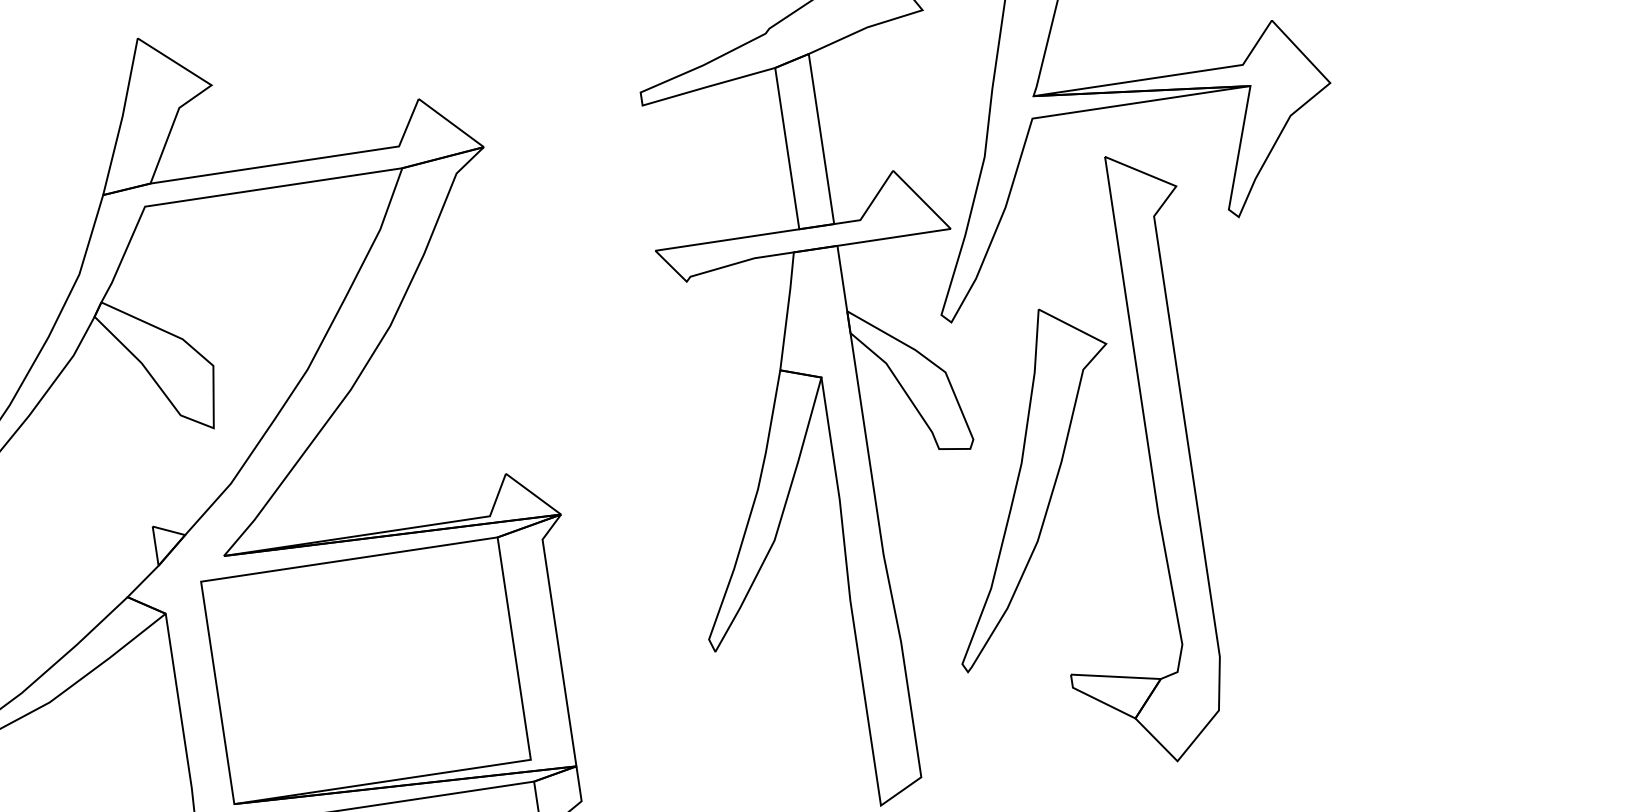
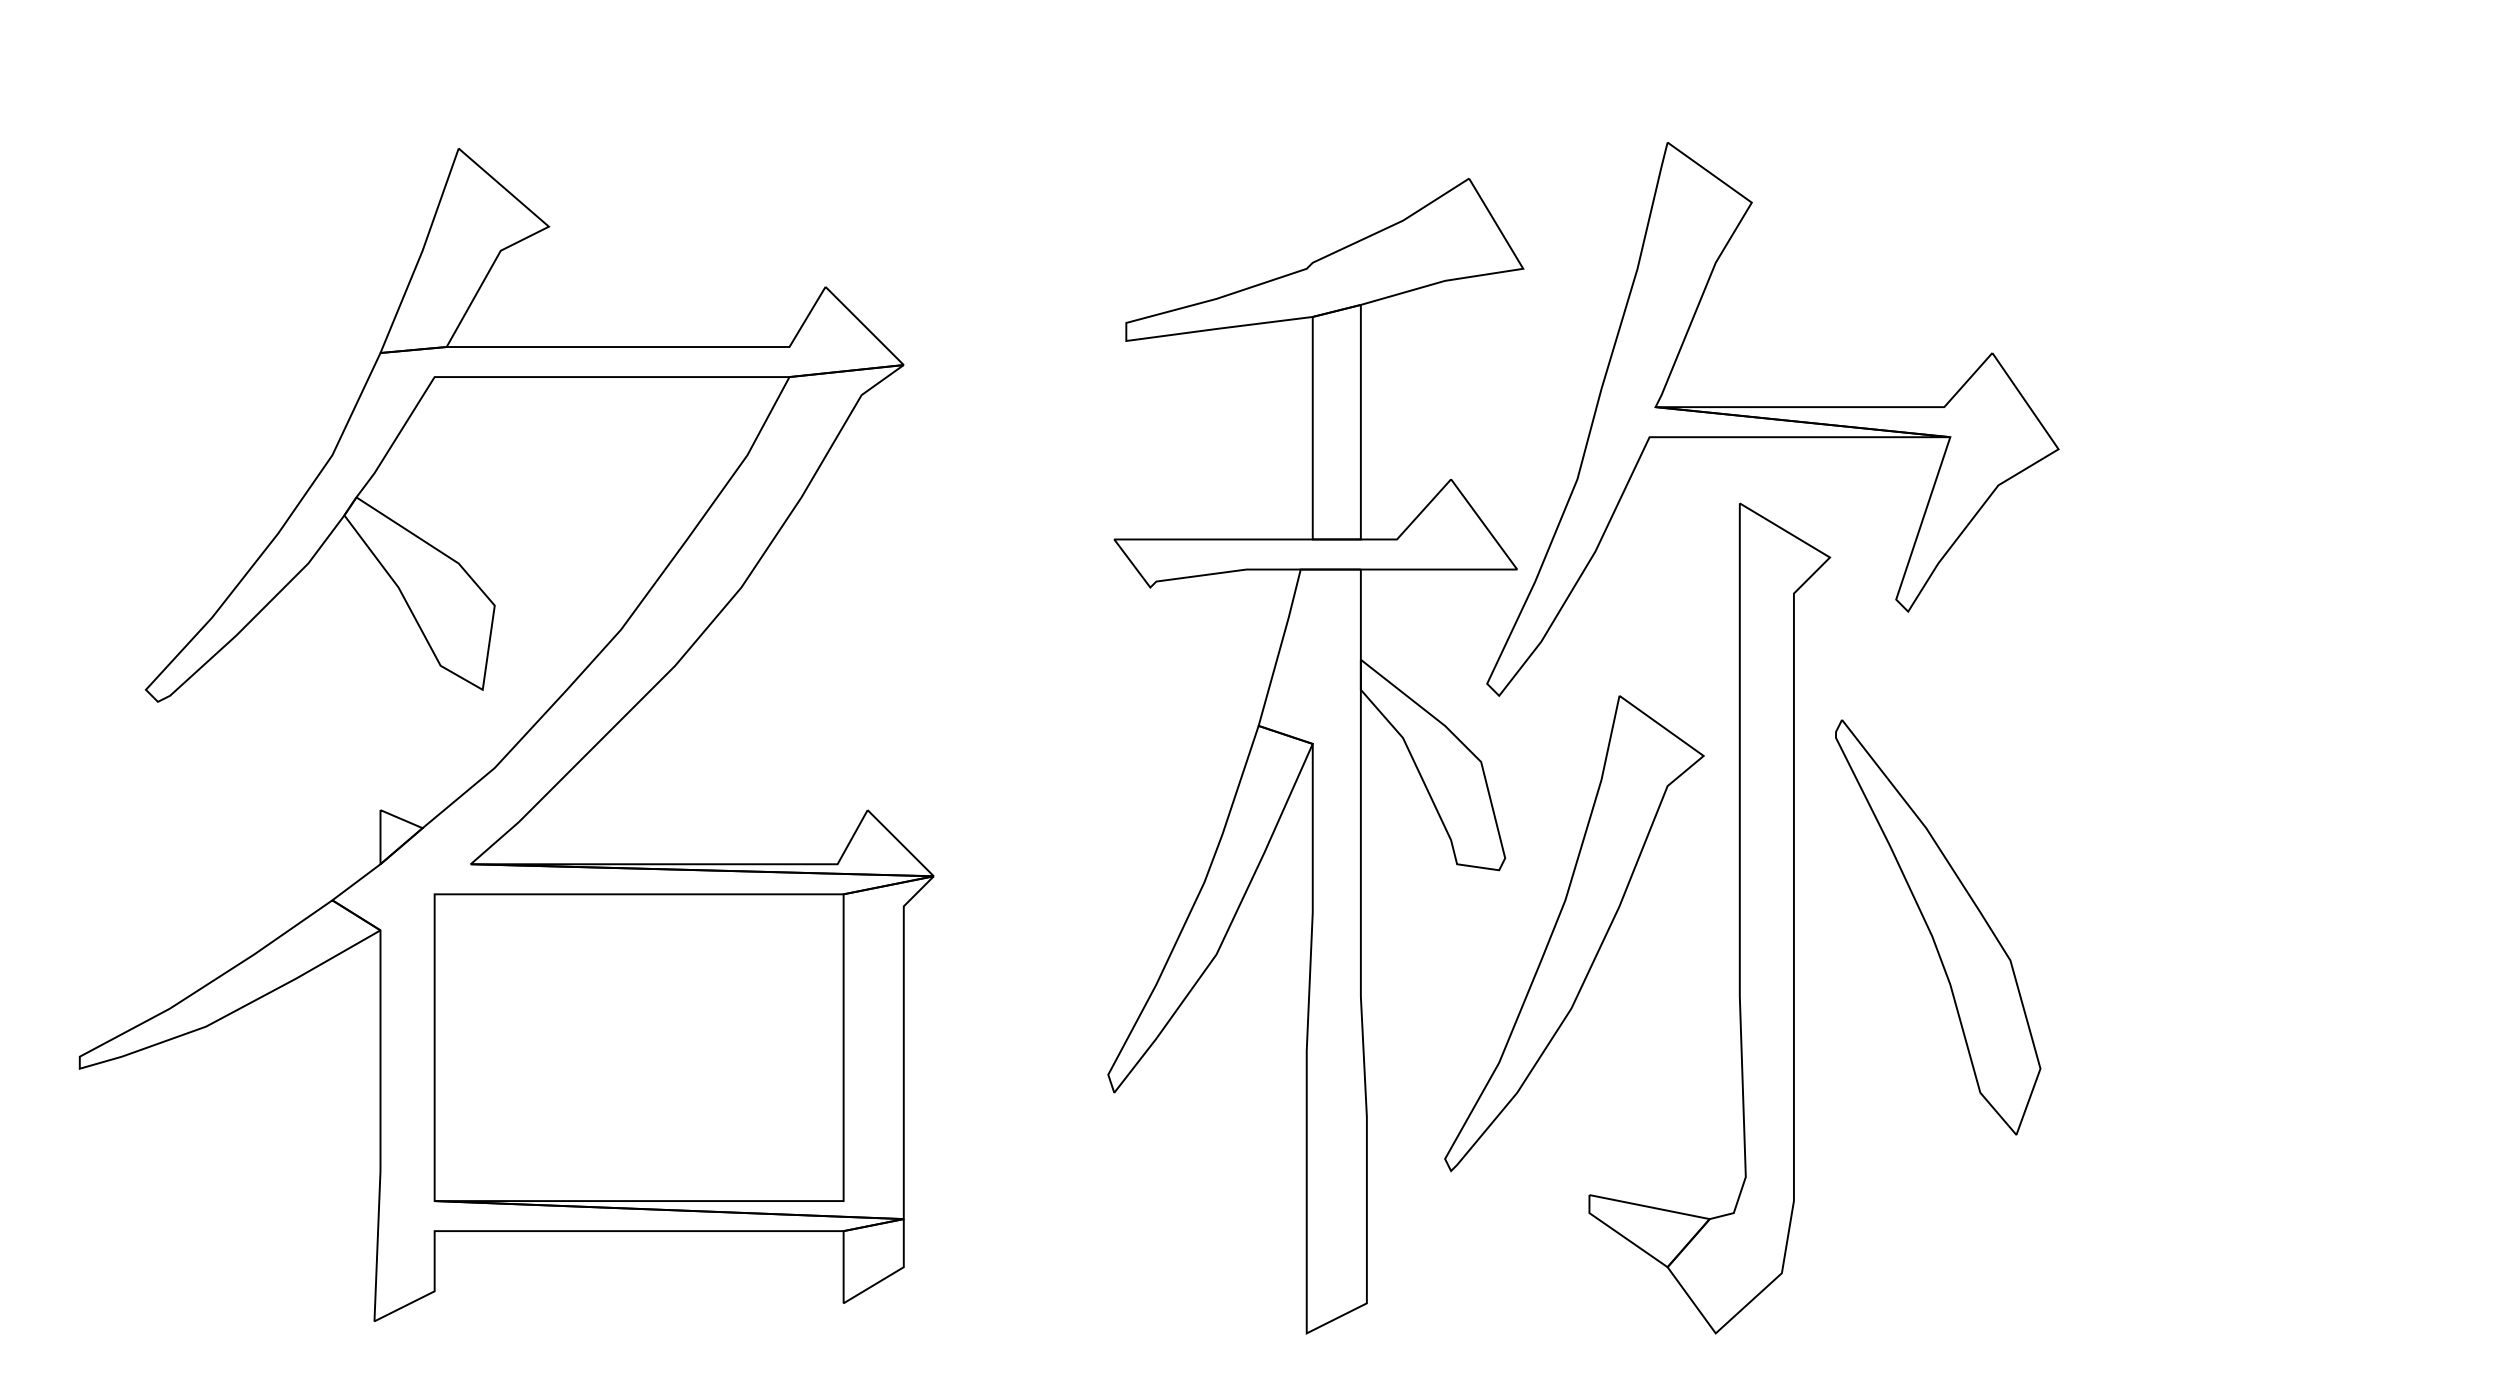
part: (1295, 442) -> (1938, 927), added

